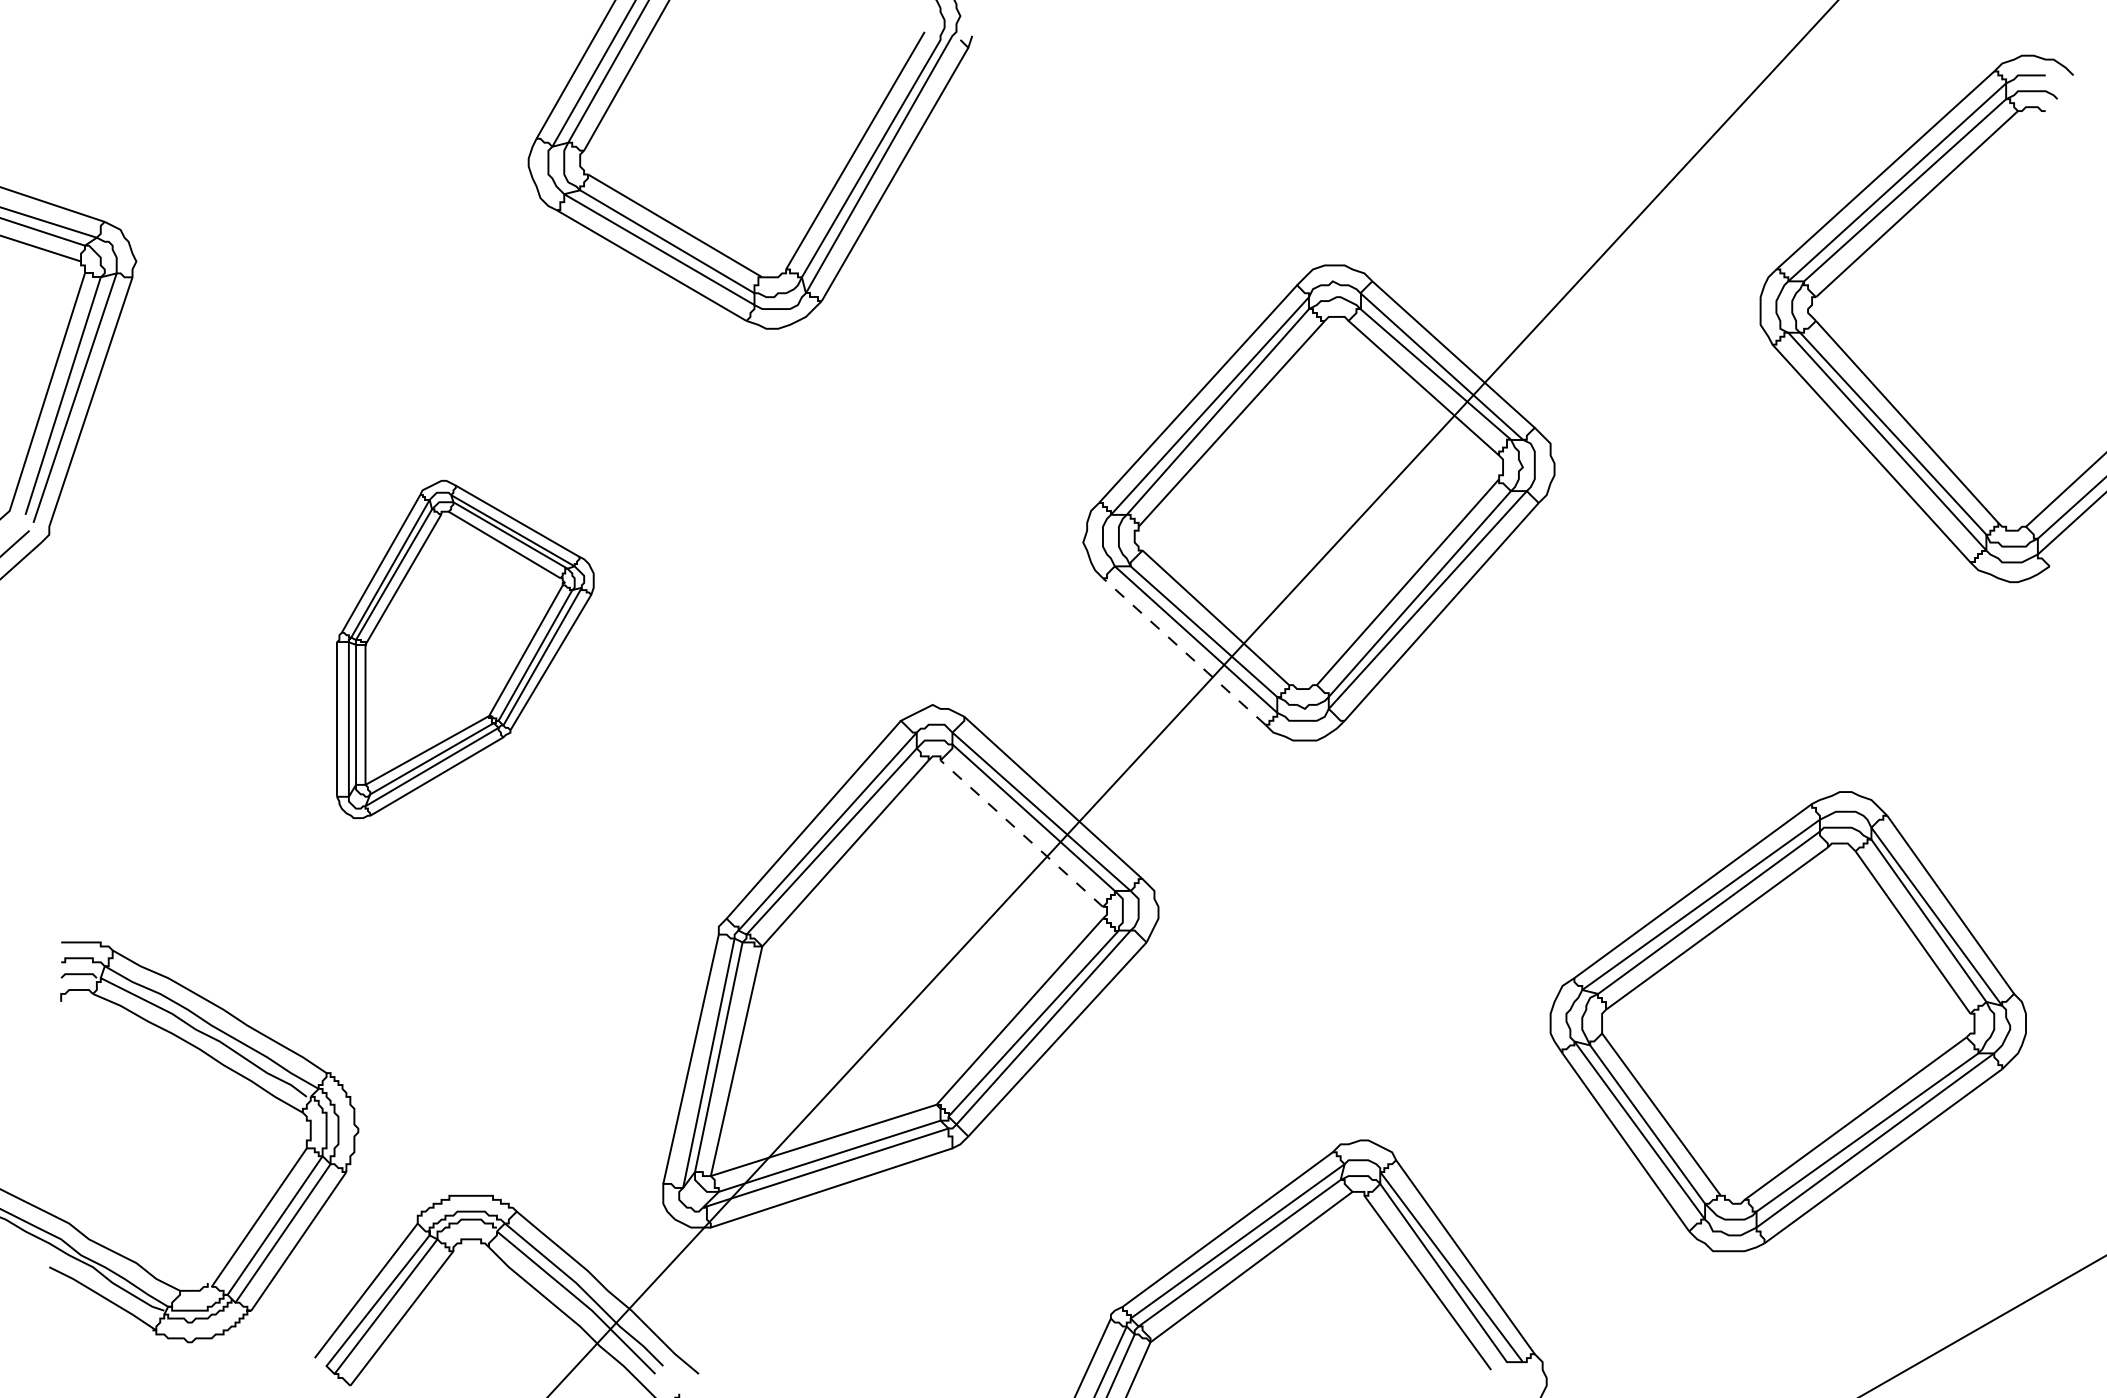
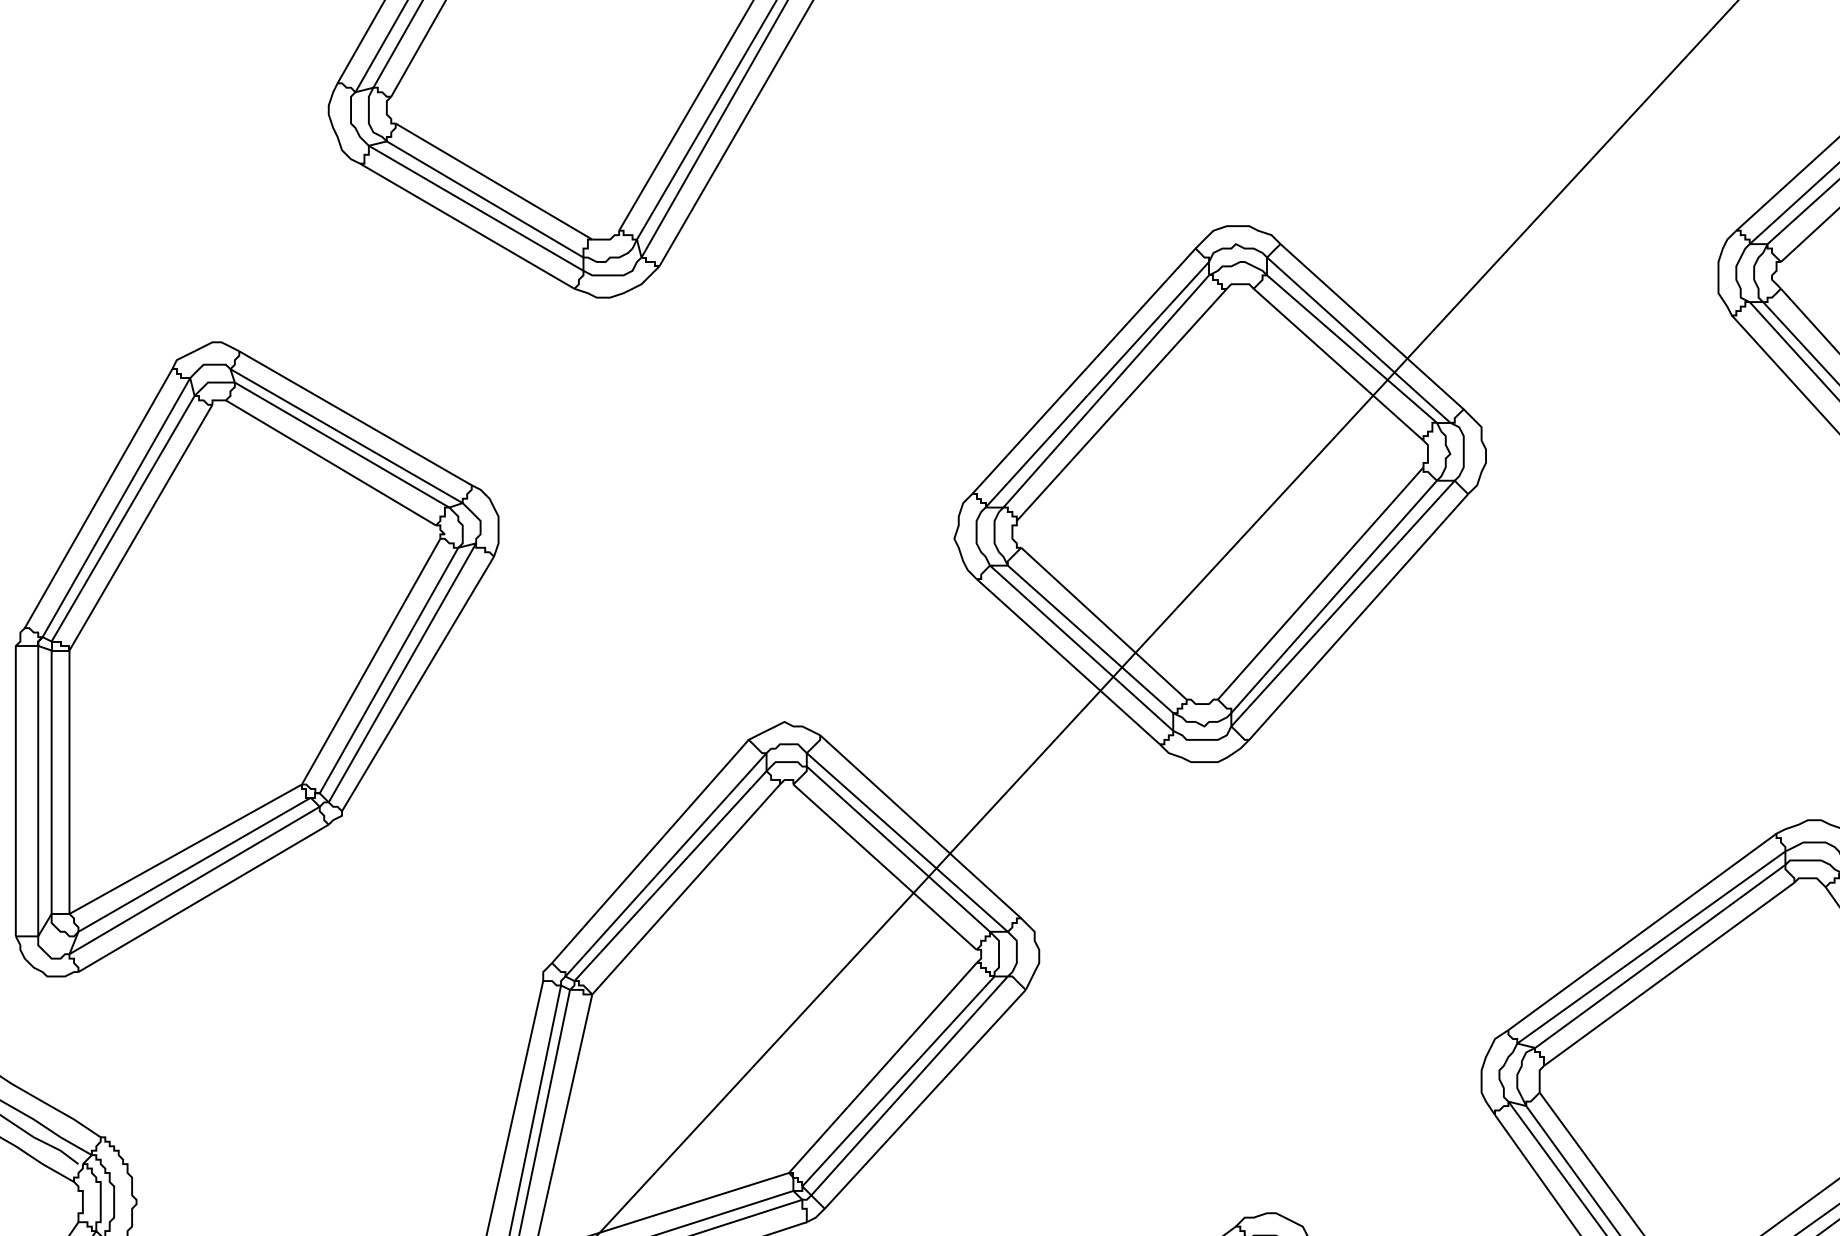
part: (465, 649) -> (257, 659), size x1.67
line: (1183, 651) -> (1067, 661), dashed -> solid
line: (1021, 833) -> (884, 866), dashed -> solid

